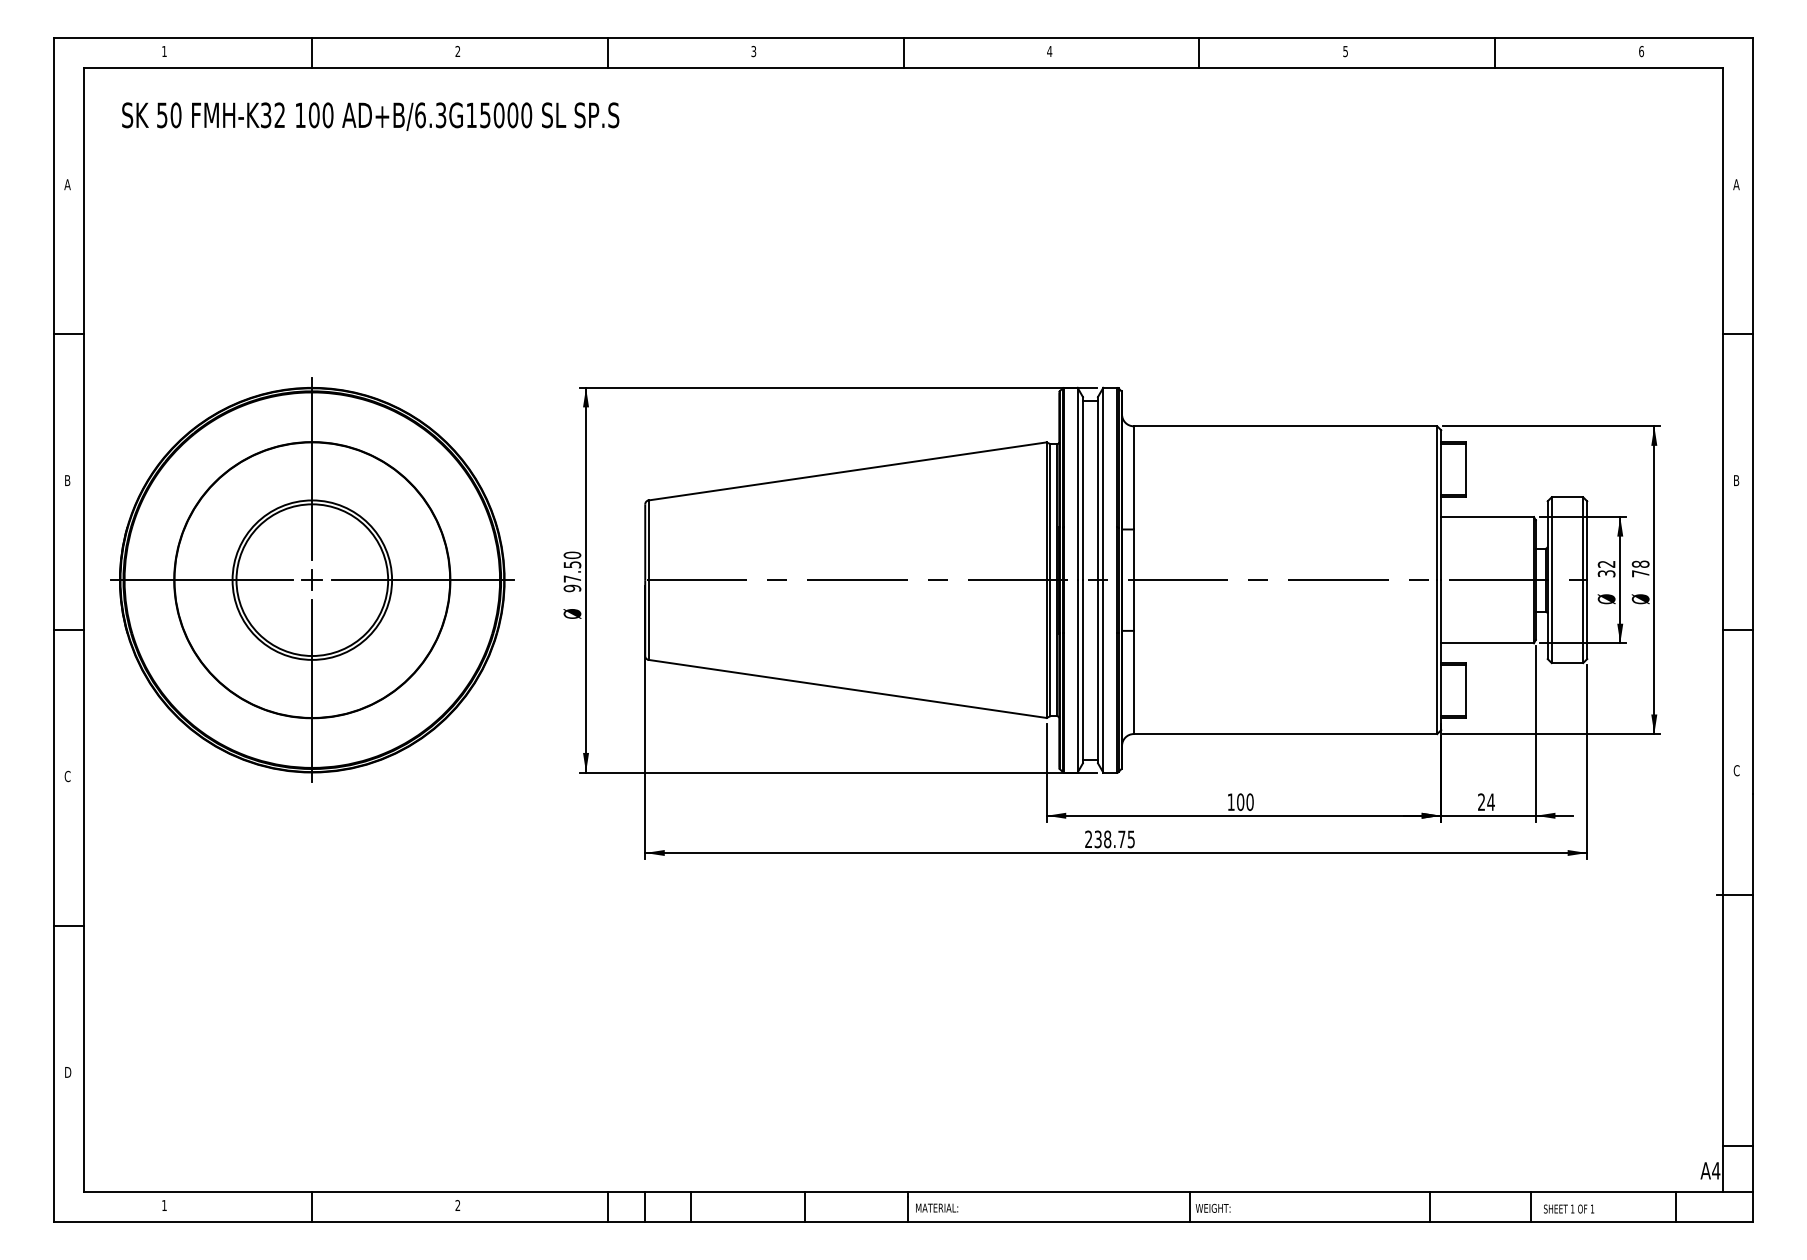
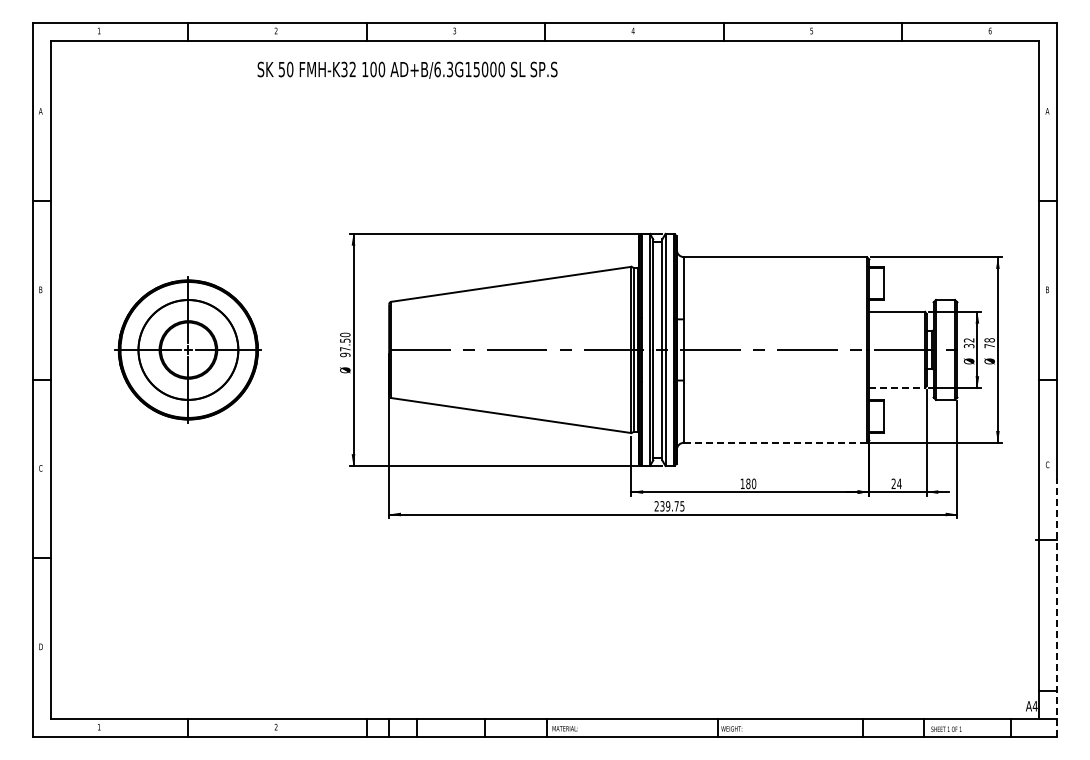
text: (370, 115) -> (407, 69), moved
part: (312, 579) -> (188, 349), size x0.6
line: (1487, 644) -> (897, 388), solid -> dashed
line: (1285, 733) -> (775, 442), solid -> dashed
text: (1240, 801) -> (748, 483), 100 -> 180
text: (1108, 839) -> (668, 506), 238.75 -> 239.75
line: (1753, 1008) -> (1057, 608), solid -> dashed

